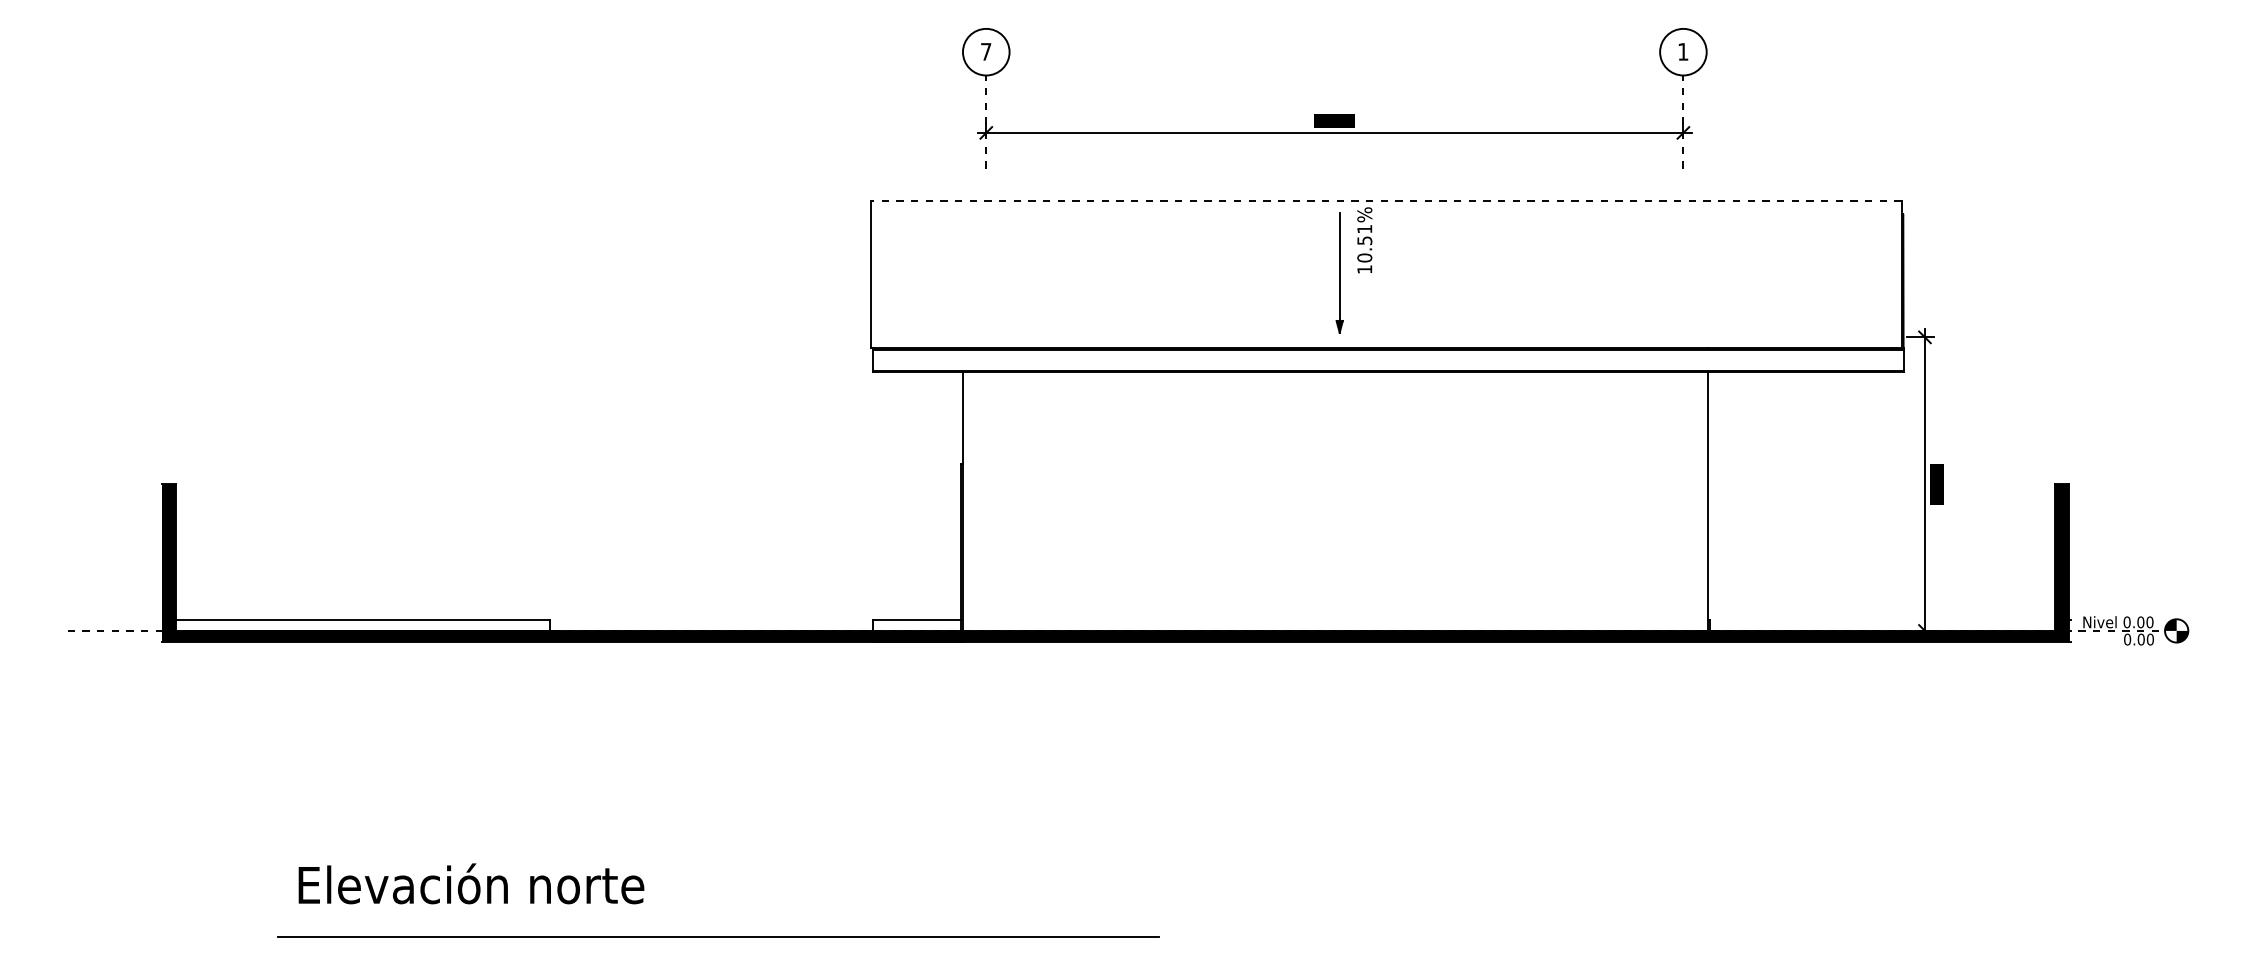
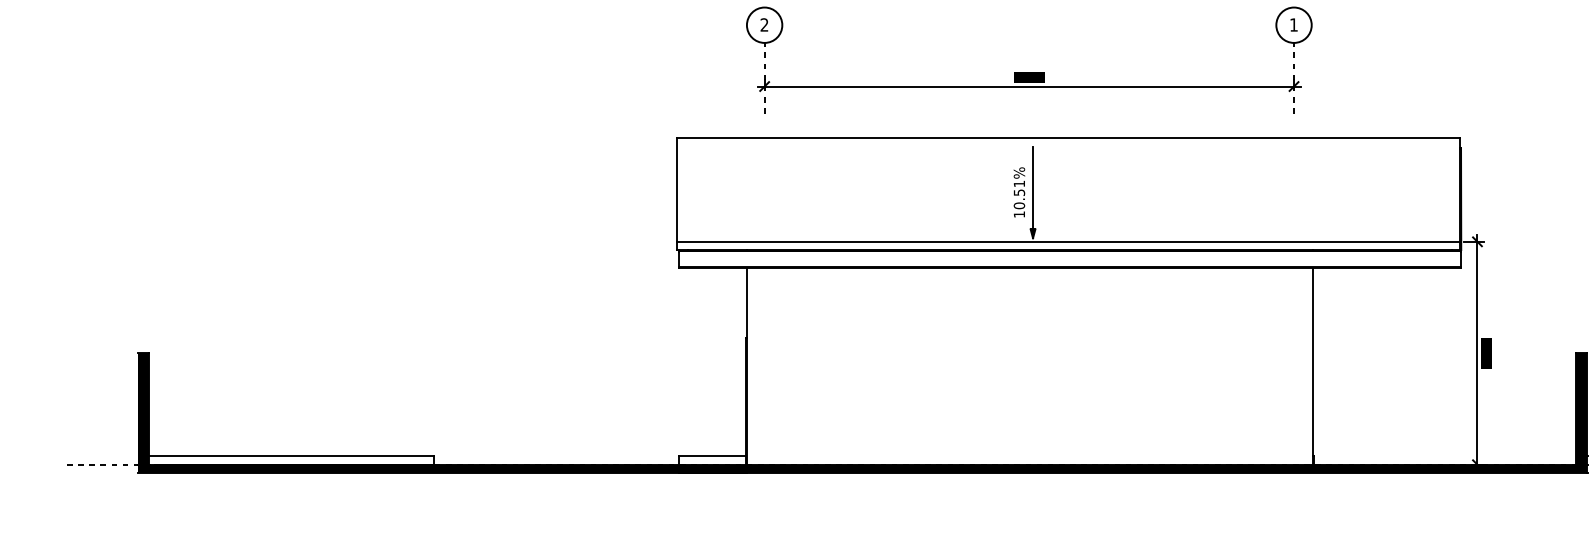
text: (986, 51) -> (764, 24), 7 -> 2
line: (1385, 200) -> (1067, 137), dashed -> solid
text: (1364, 240) -> (1019, 192), moved
line: (1386, 337) -> (1068, 241), added

